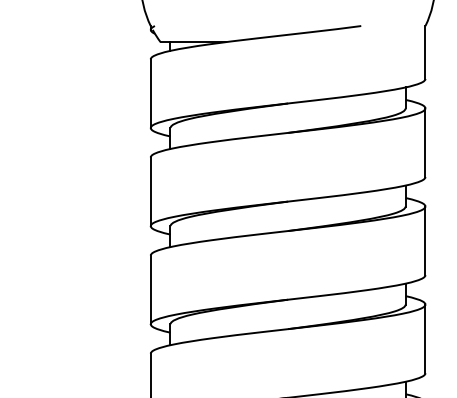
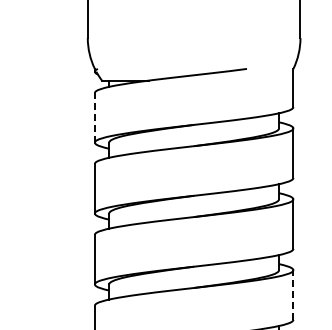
line: (150, 93) -> (94, 117), solid -> dashed
line: (425, 339) -> (293, 295), solid -> dashed

